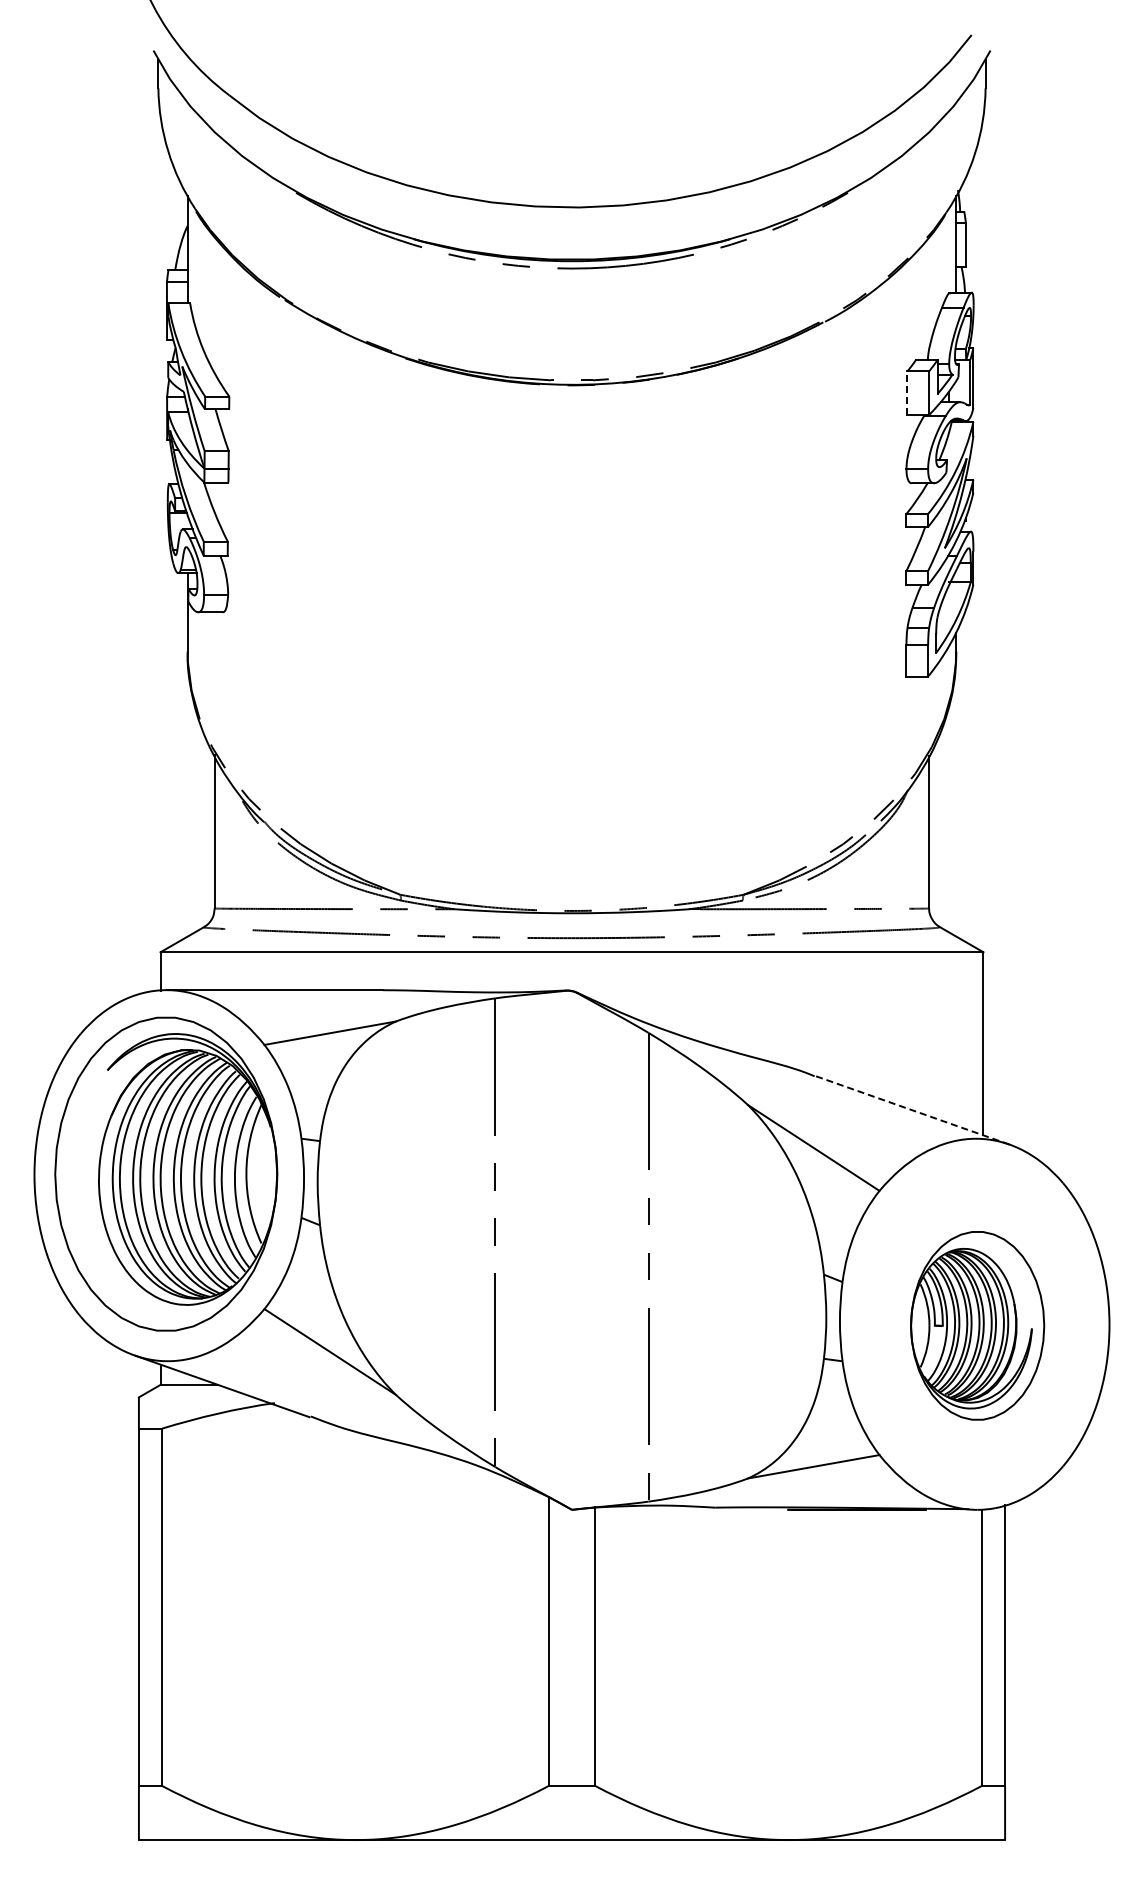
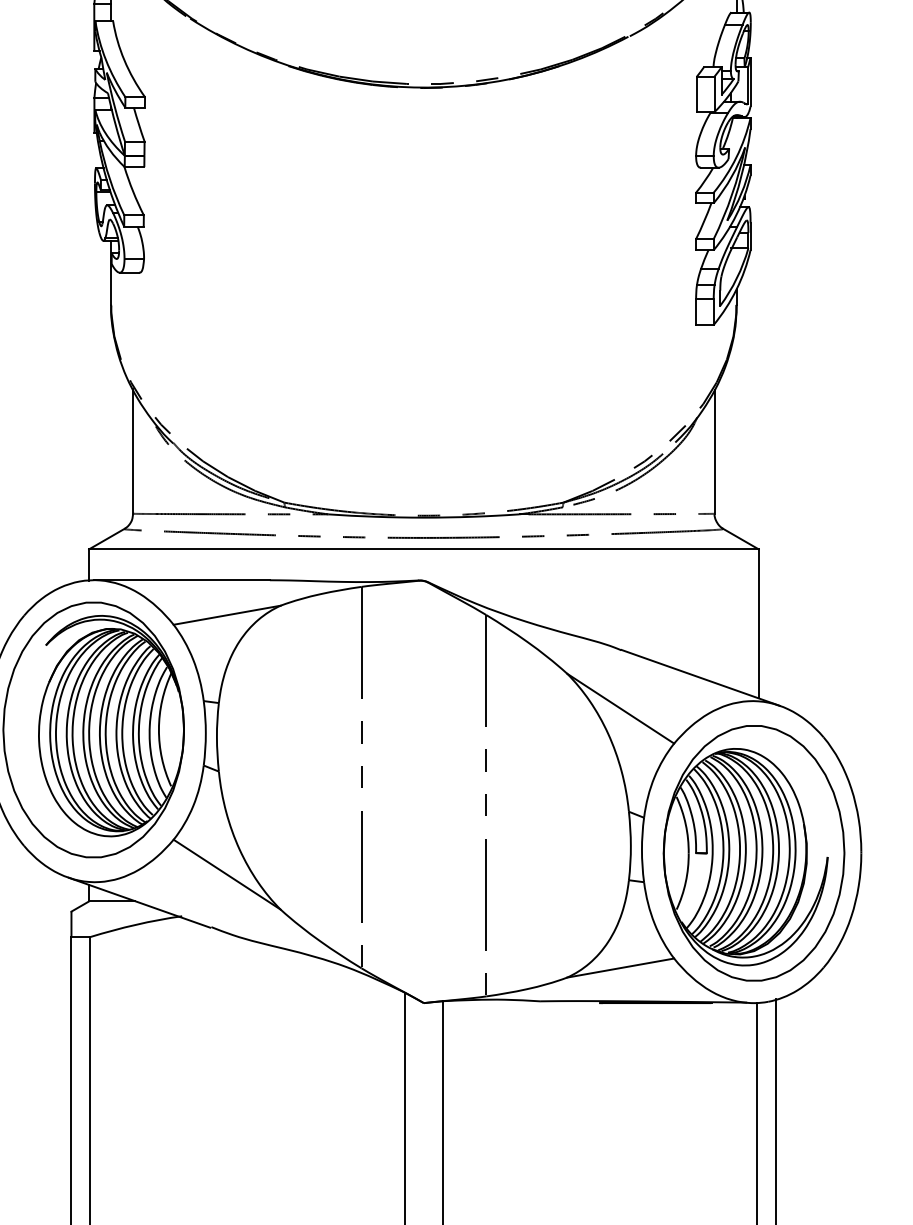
line: (907, 393) -> (696, 94), dashed -> solid
line: (911, 1110) -> (700, 678), dashed -> solid
part: (977, 1325) -> (753, 853), size x1.67

